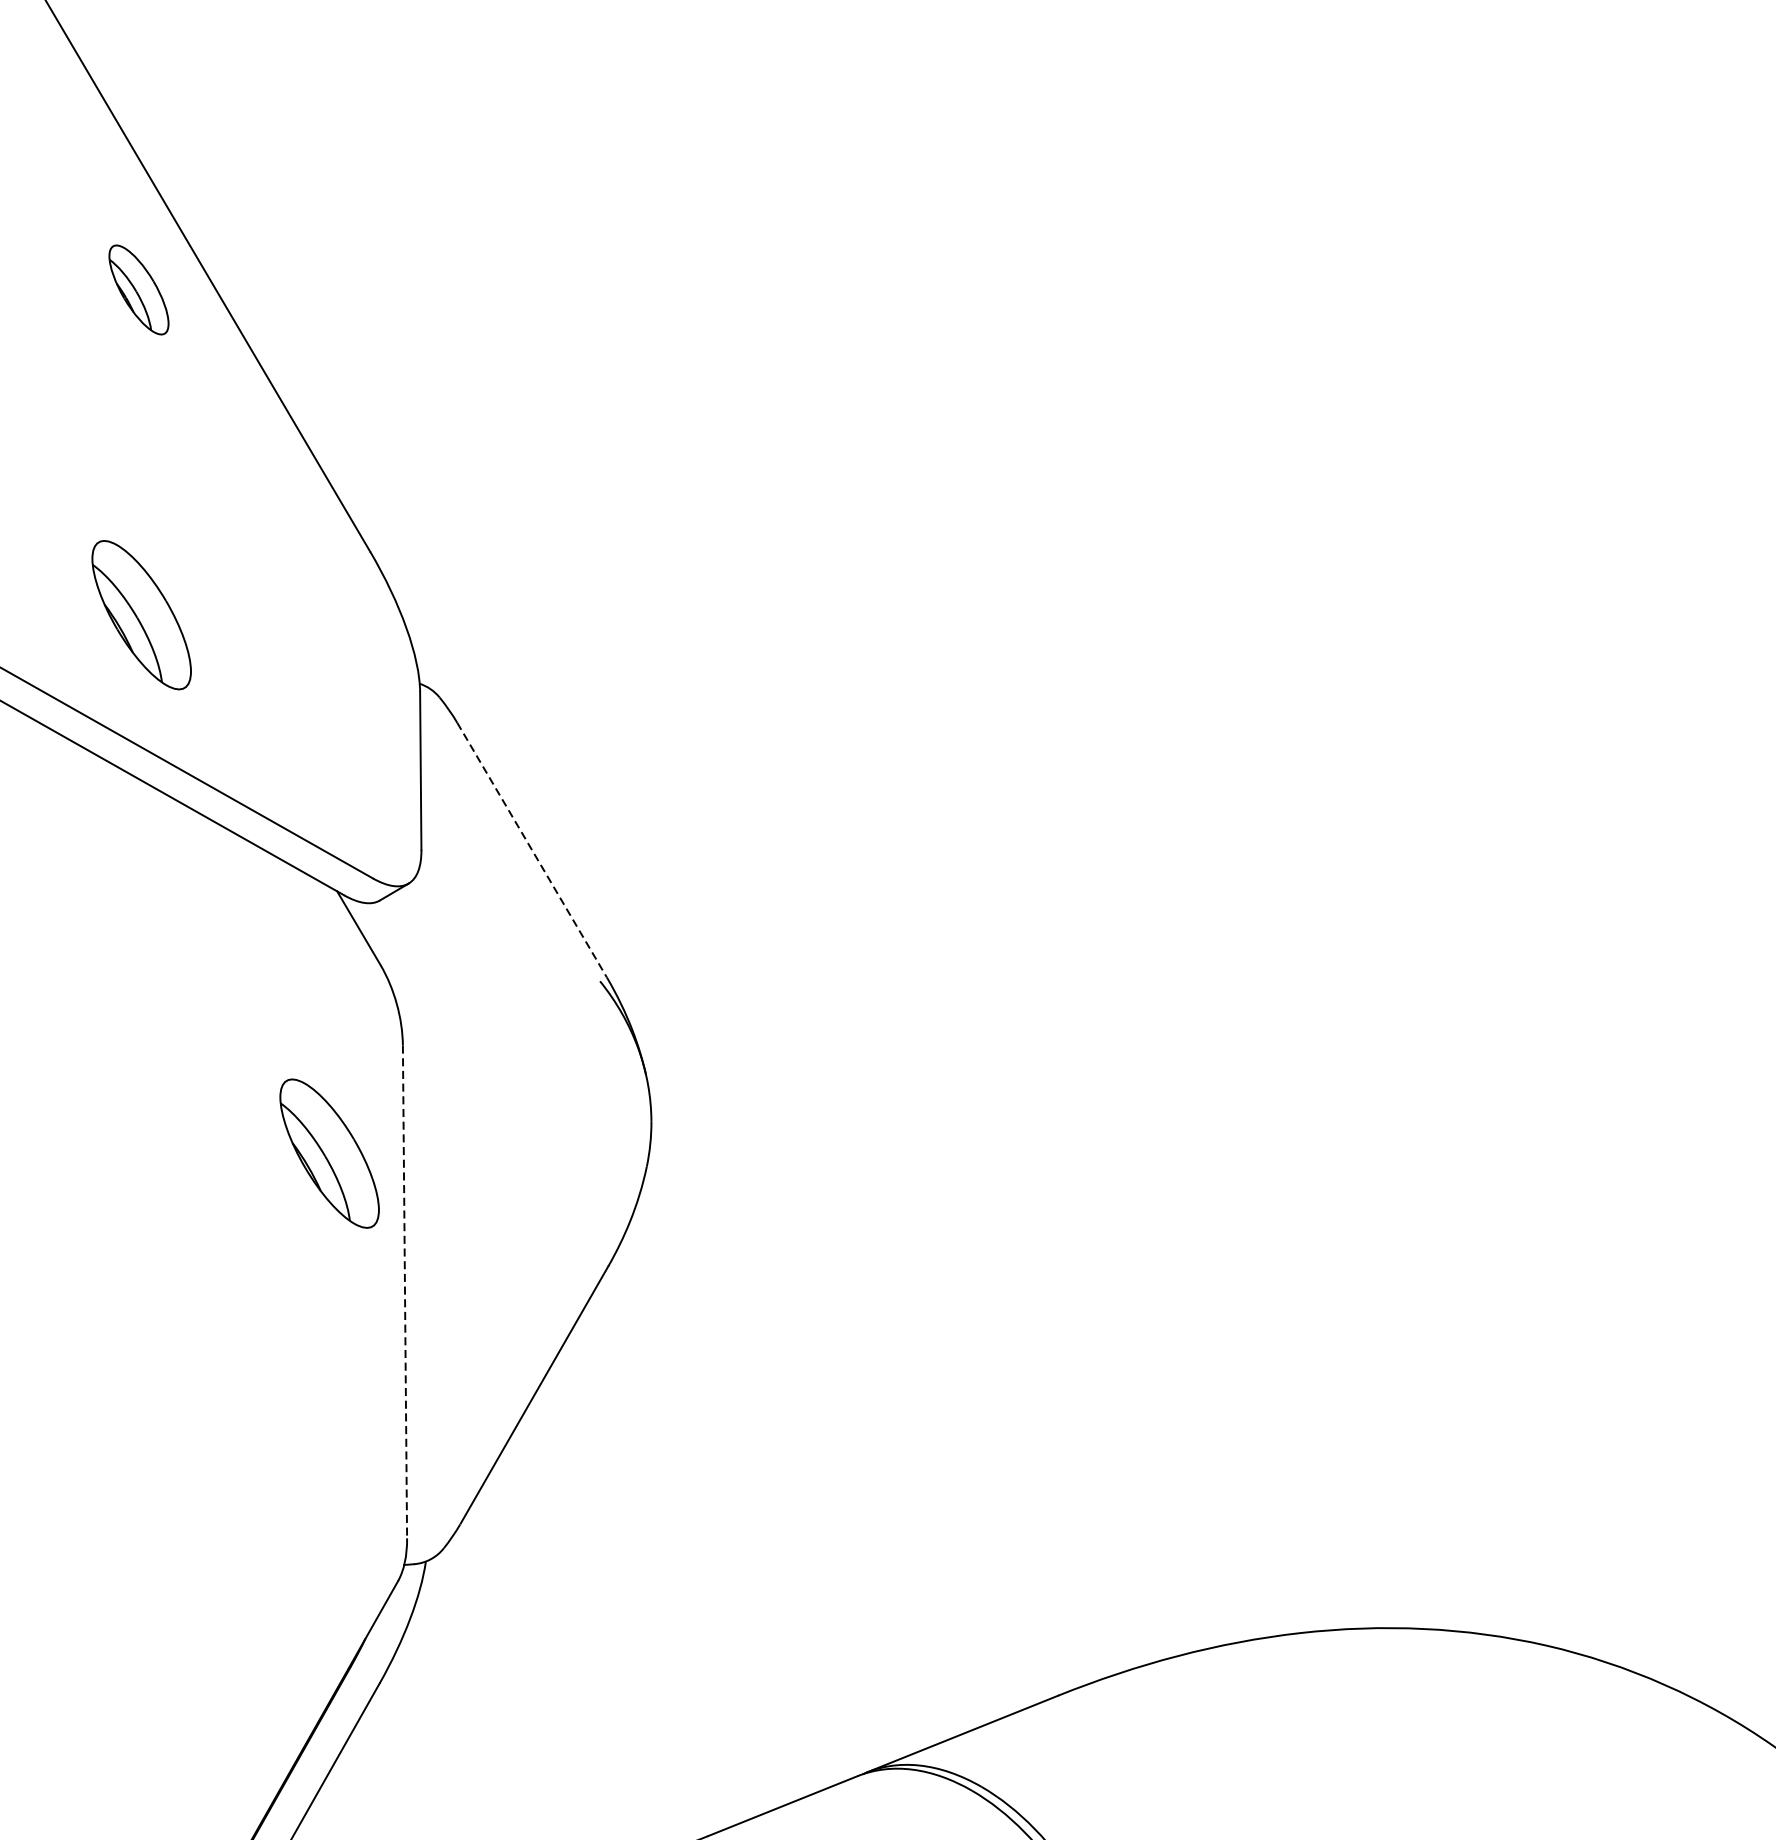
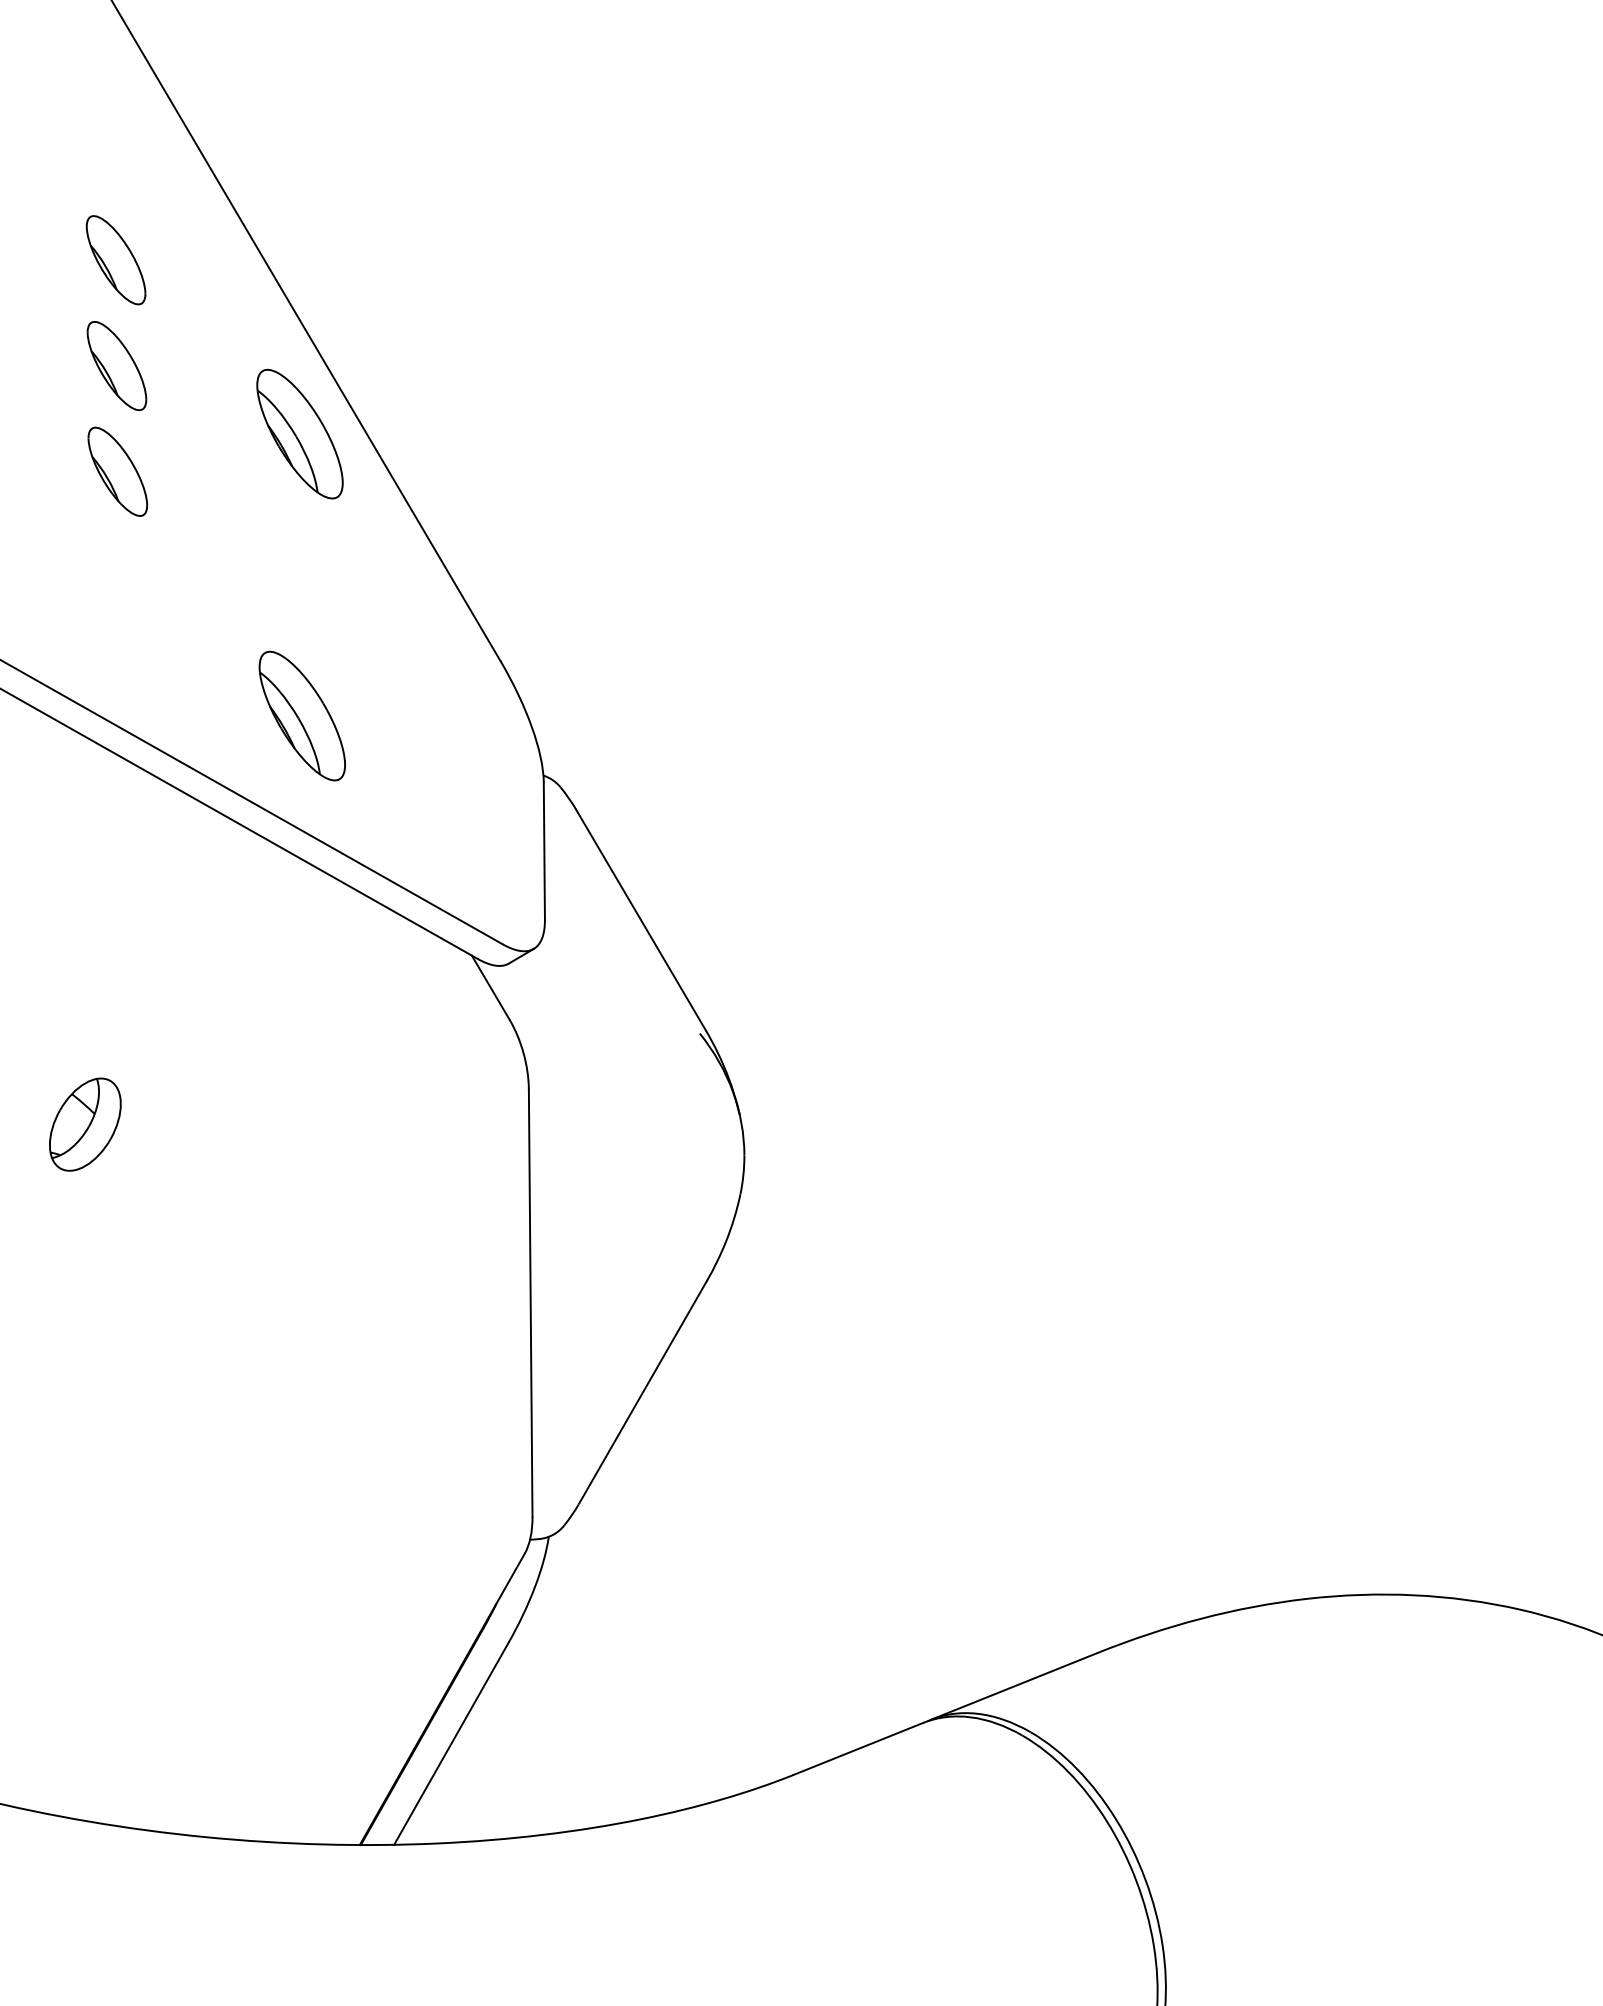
part: (138, 289) -> (299, 433), size x1.67
line: (532, 850) -> (641, 920), dashed -> solid
part: (328, 1152) -> (464, 1182), removed
line: (404, 1292) -> (530, 1303), dashed -> solid

